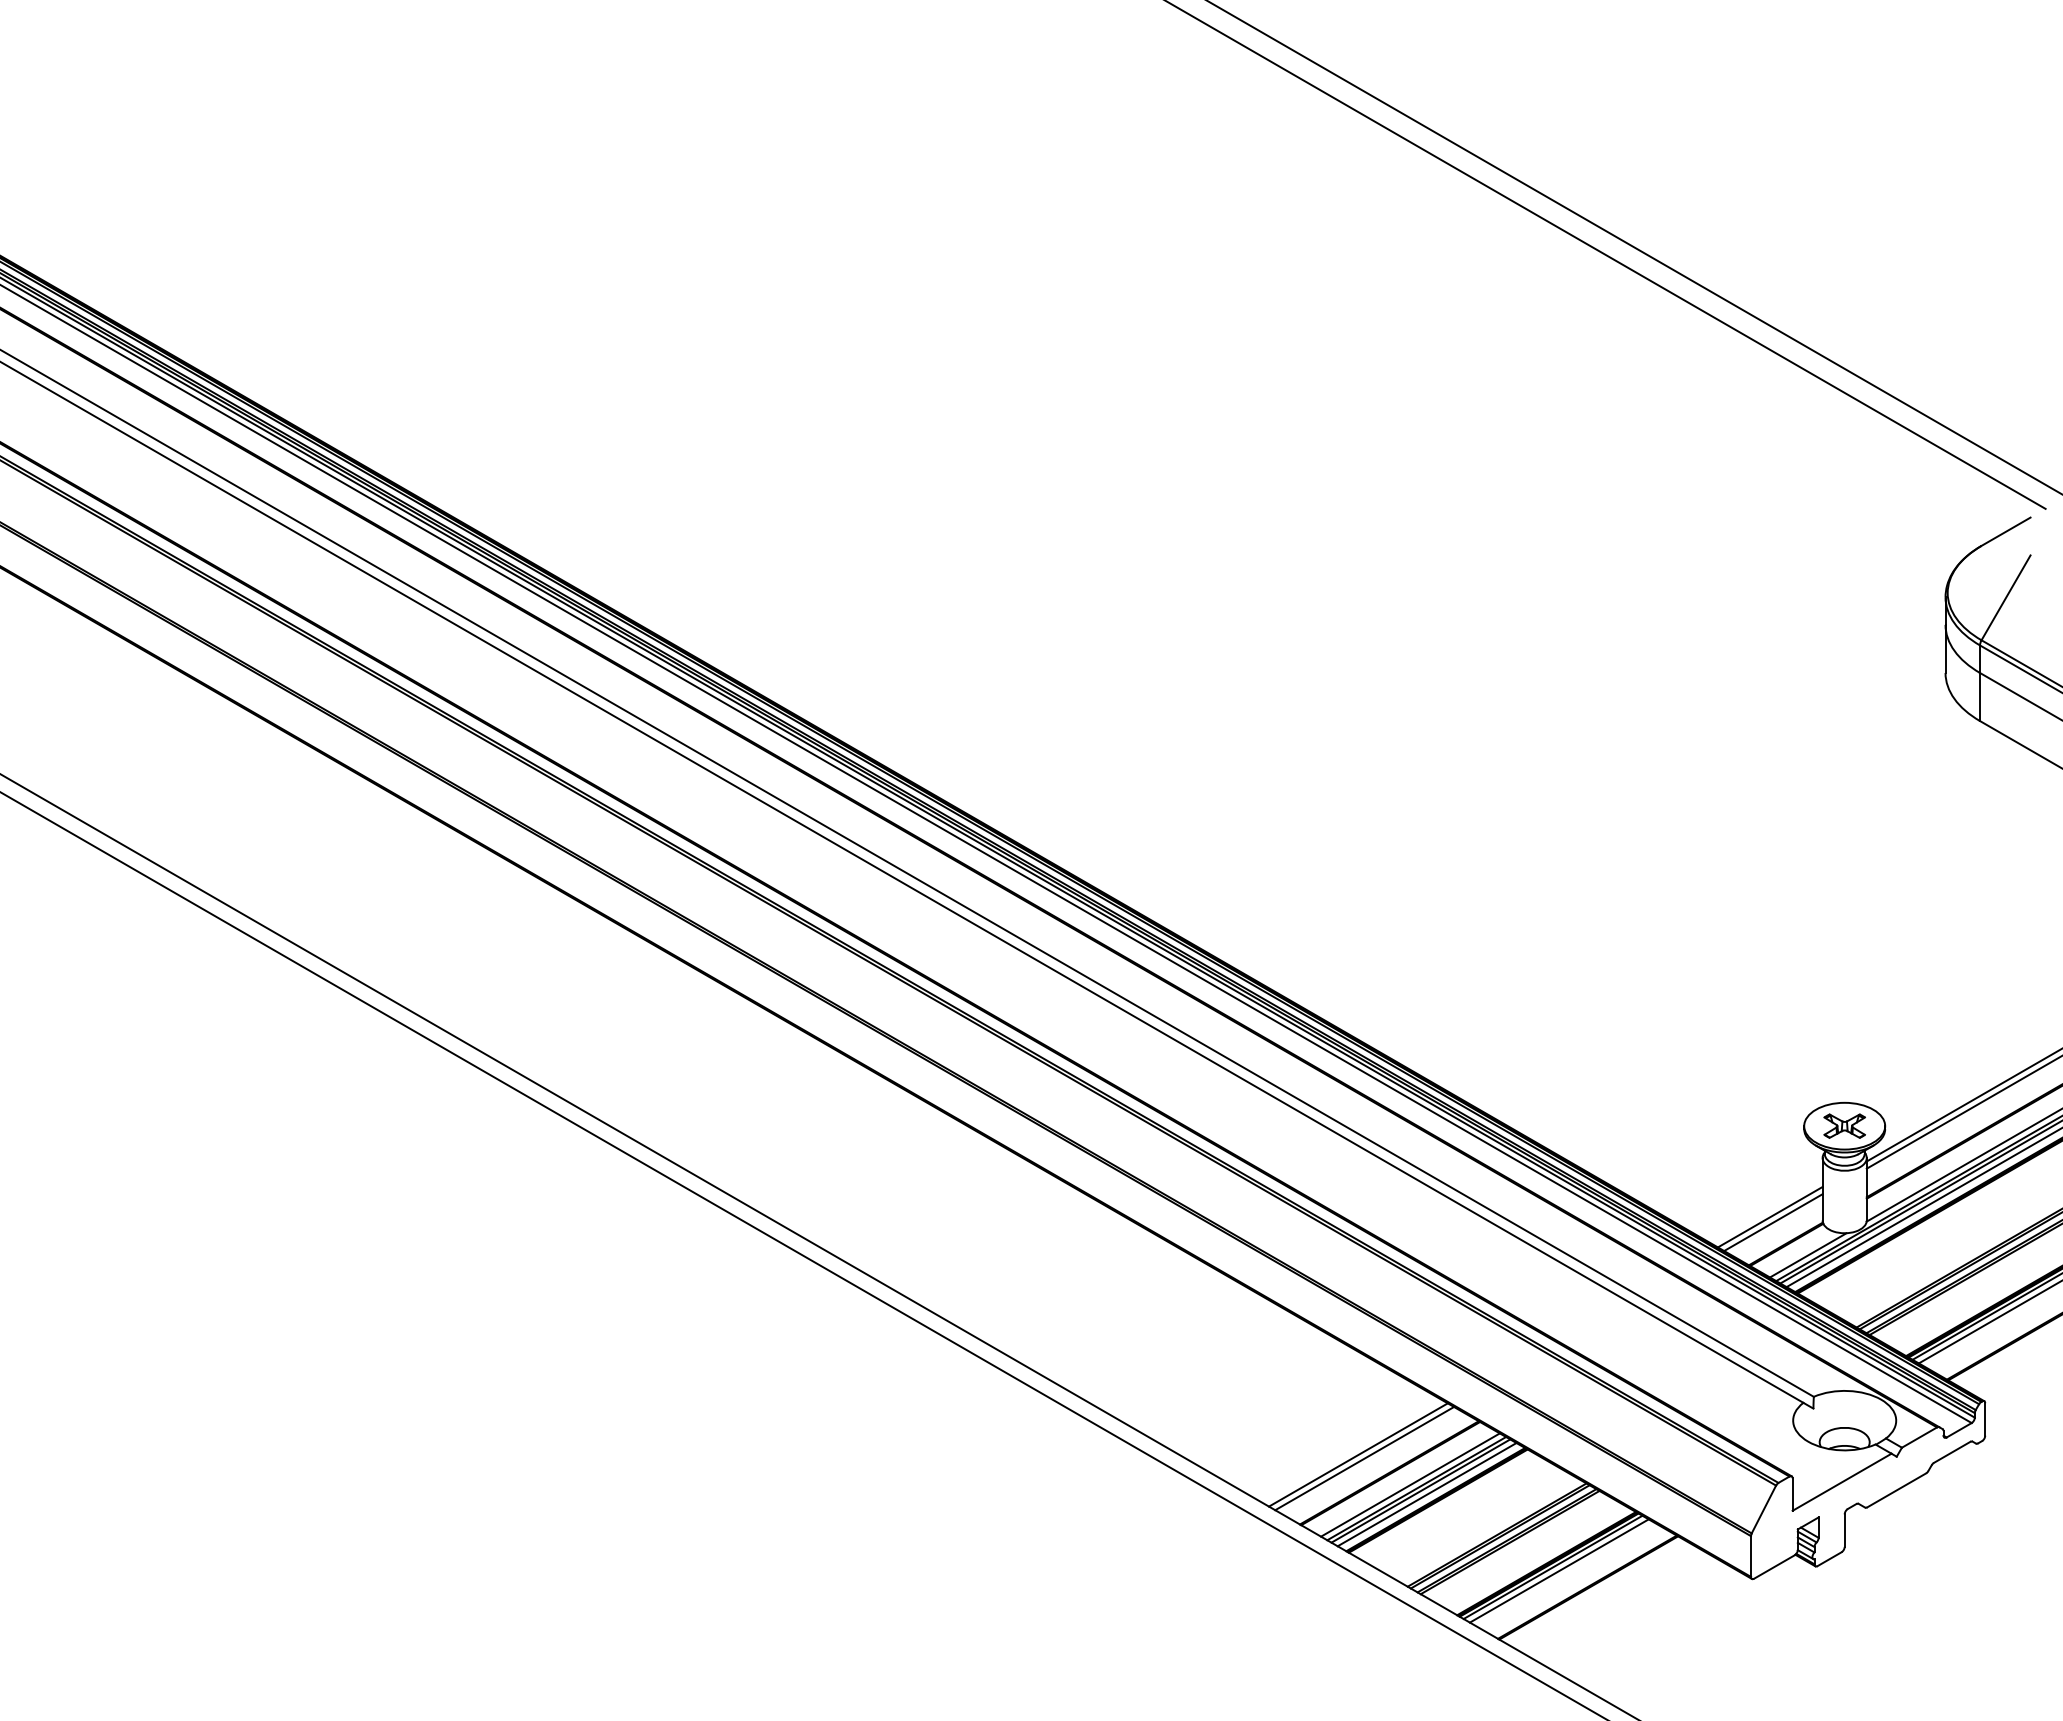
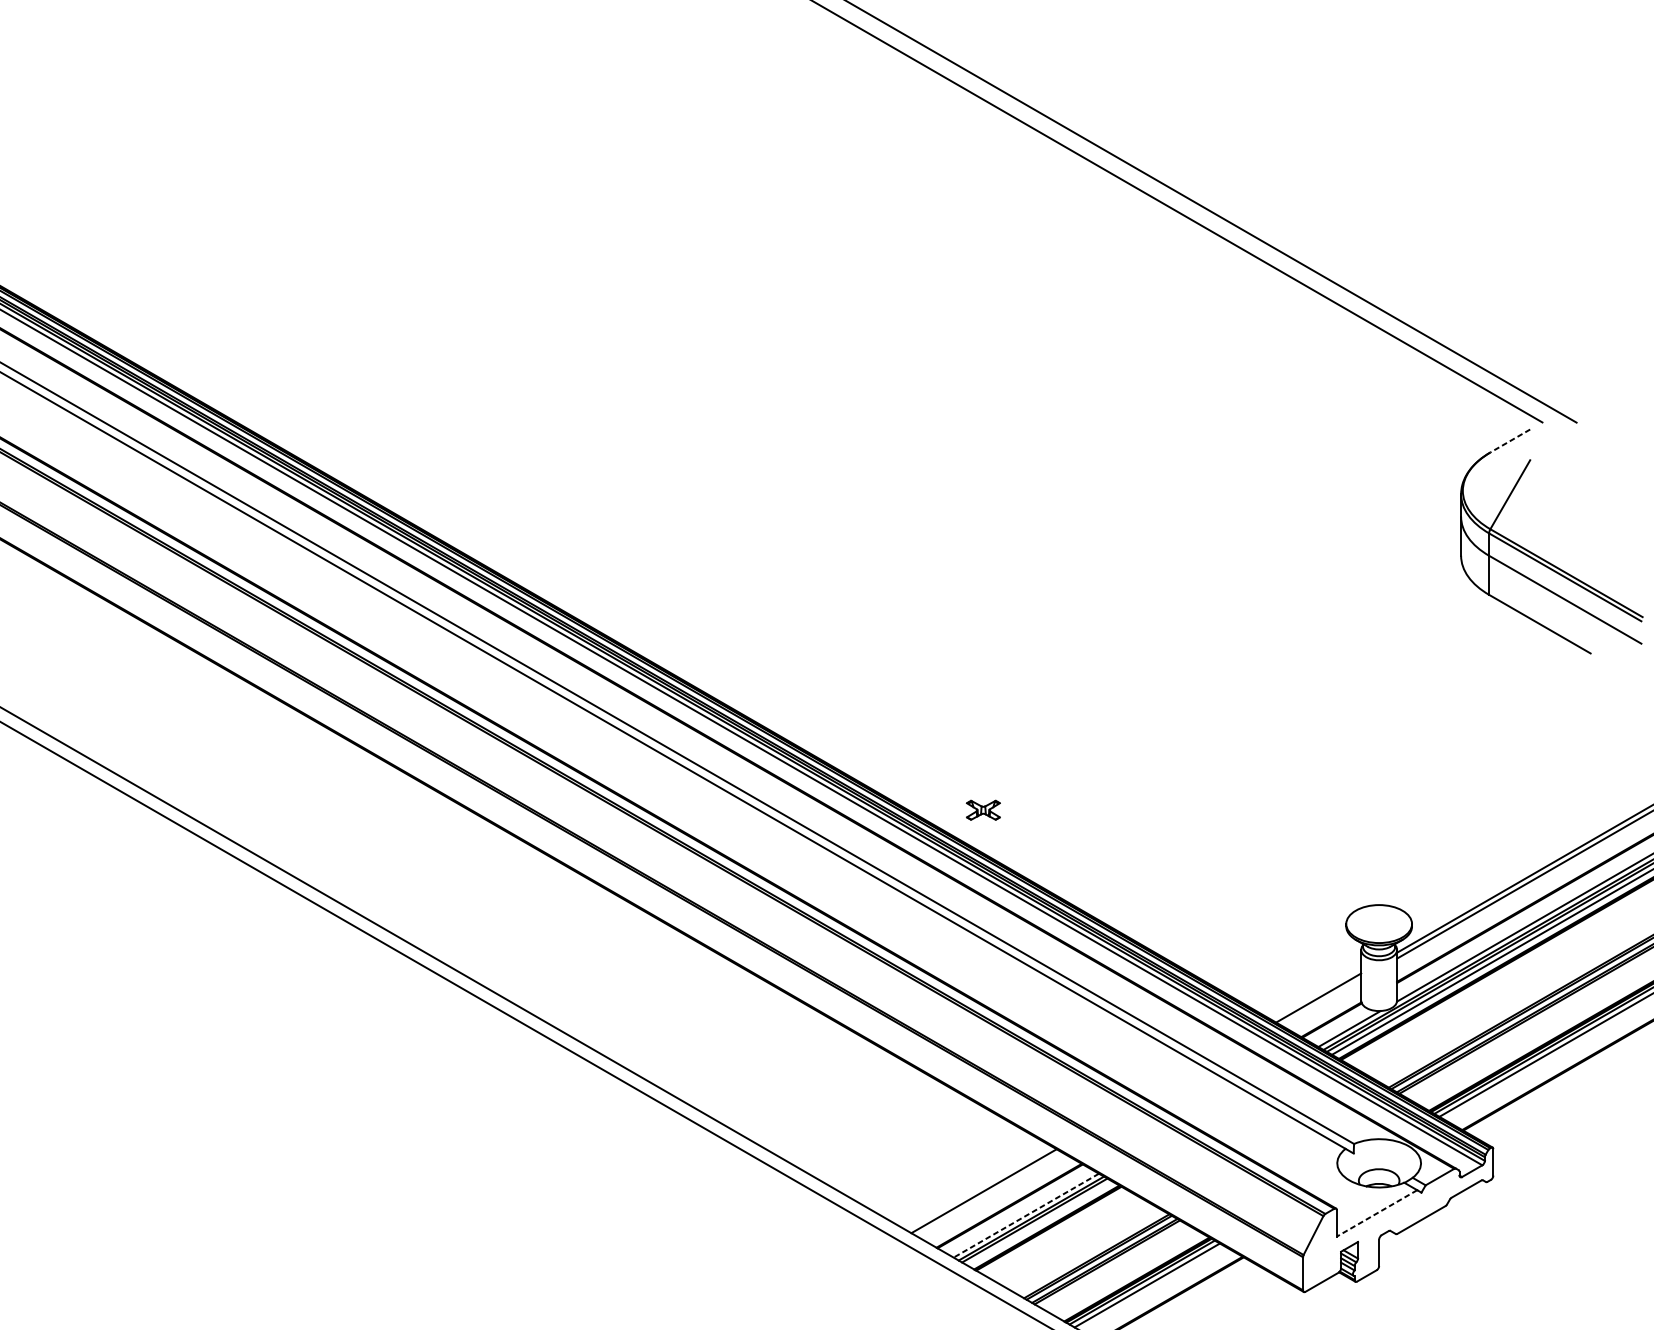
line: (2005, 531) -> (1509, 440), solid -> dashed
part: (1844, 1125) -> (983, 809), moved
line: (1773, 1222) -> (1321, 1002), removed
line: (1364, 1458) -> (988, 1194), removed
line: (1841, 1482) -> (1376, 1213), solid -> dashed
line: (1410, 1485) -> (1026, 1216), solid -> dashed
line: (1426, 1494) -> (1039, 1223), removed

